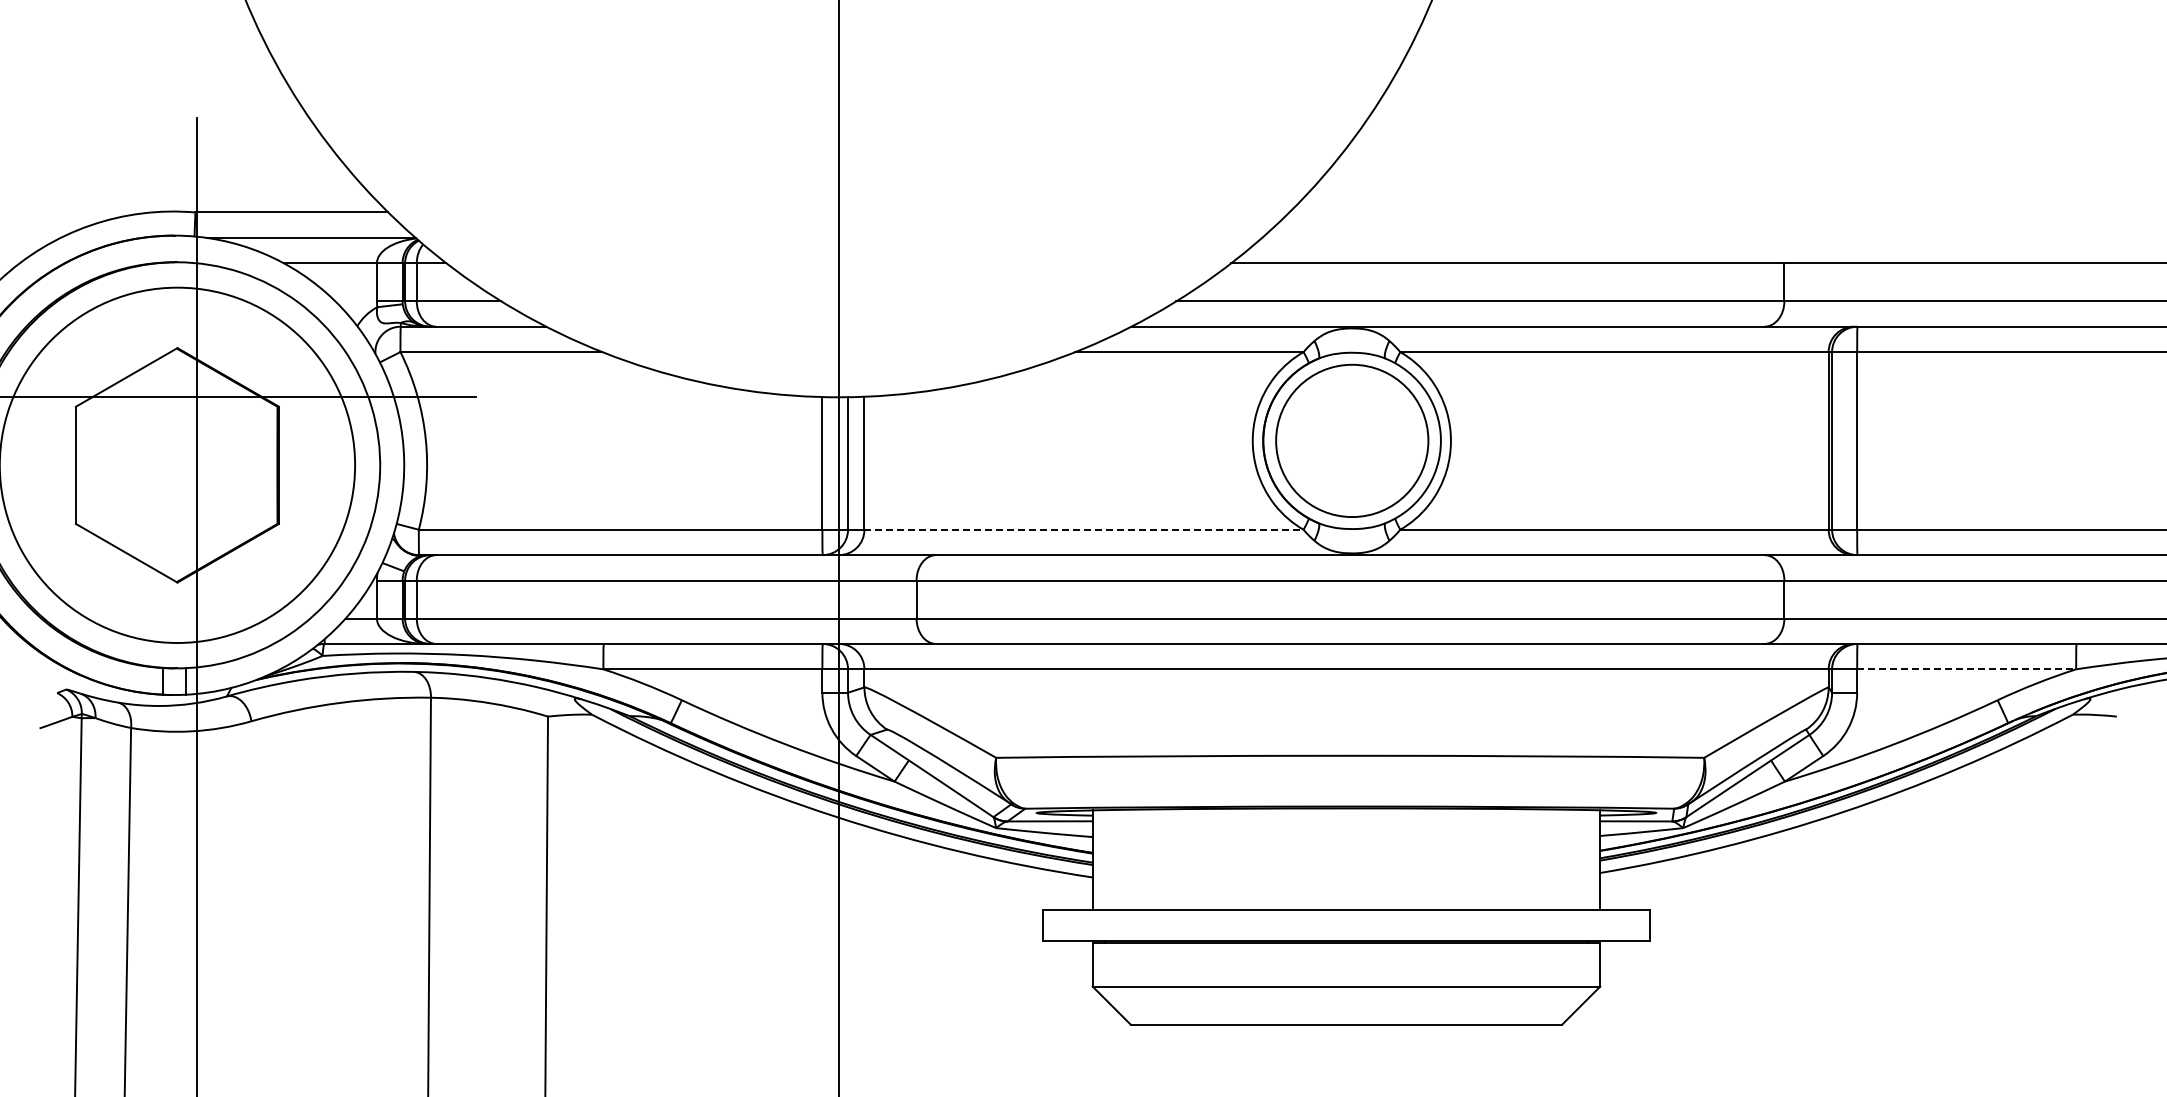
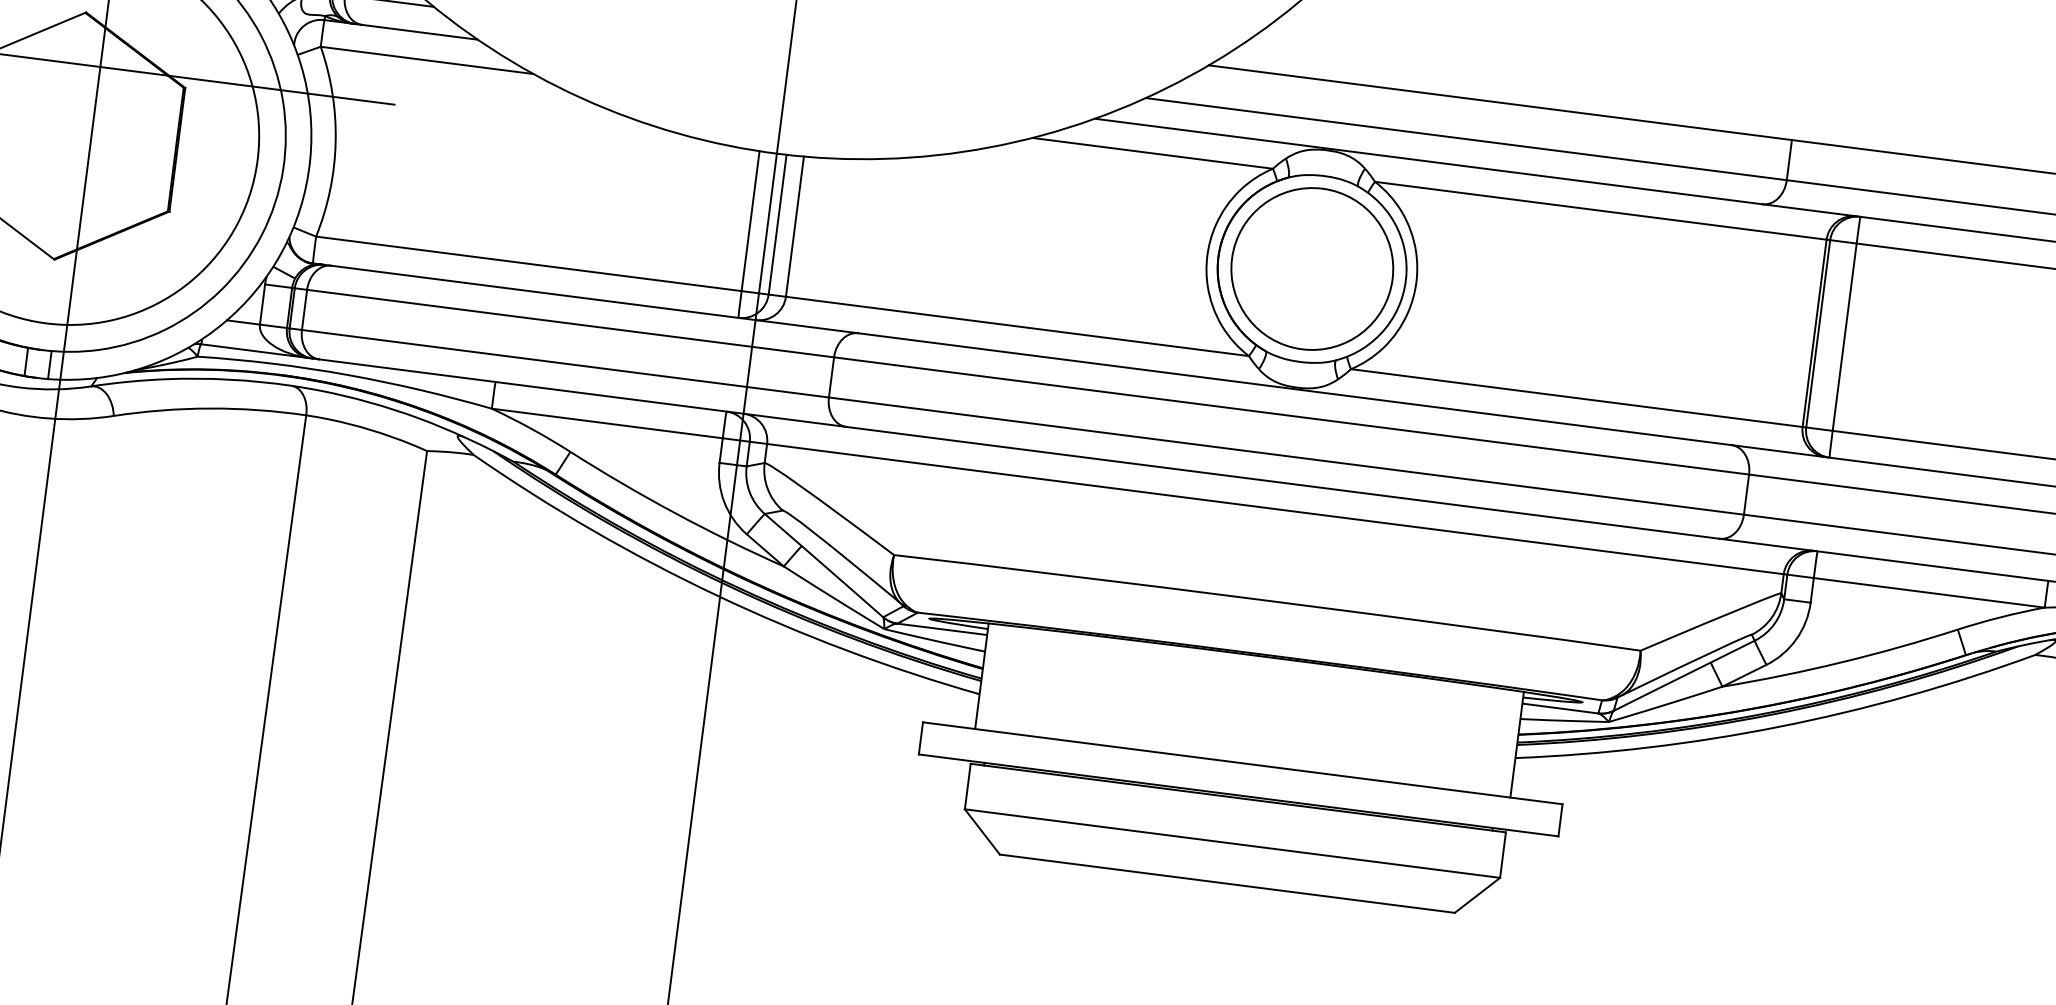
line: (1084, 529) -> (1018, 326), dashed -> solid
line: (1966, 669) -> (1929, 592), dashed -> solid

